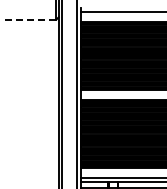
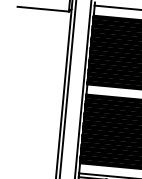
line: (31, 19) -> (43, 9), dashed -> solid

